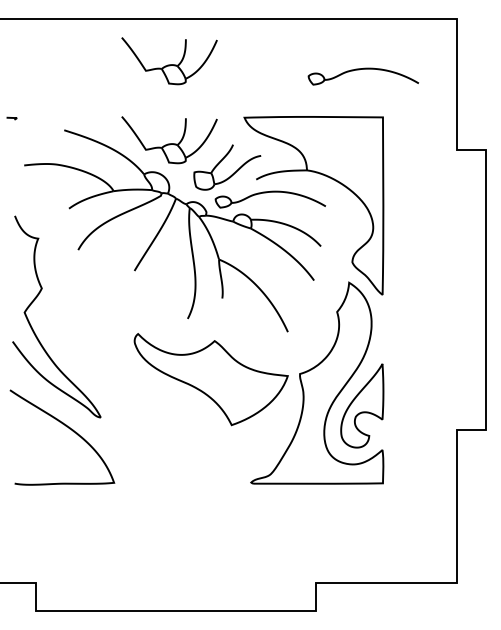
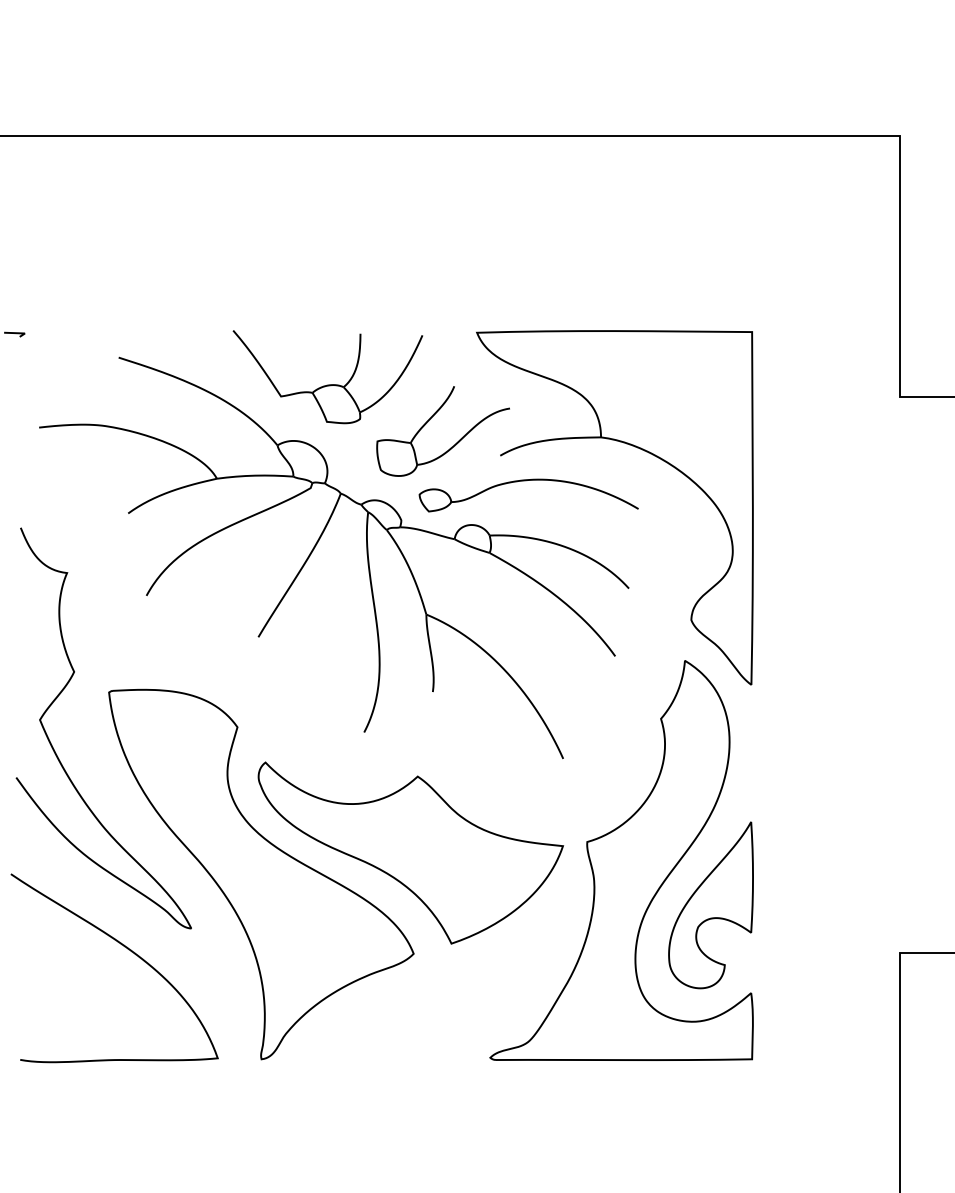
part: (169, 61) -> (327, 220), removed
part: (359, 70) -> (705, 238), removed
part: (135, 390) -> (260, 874), added

